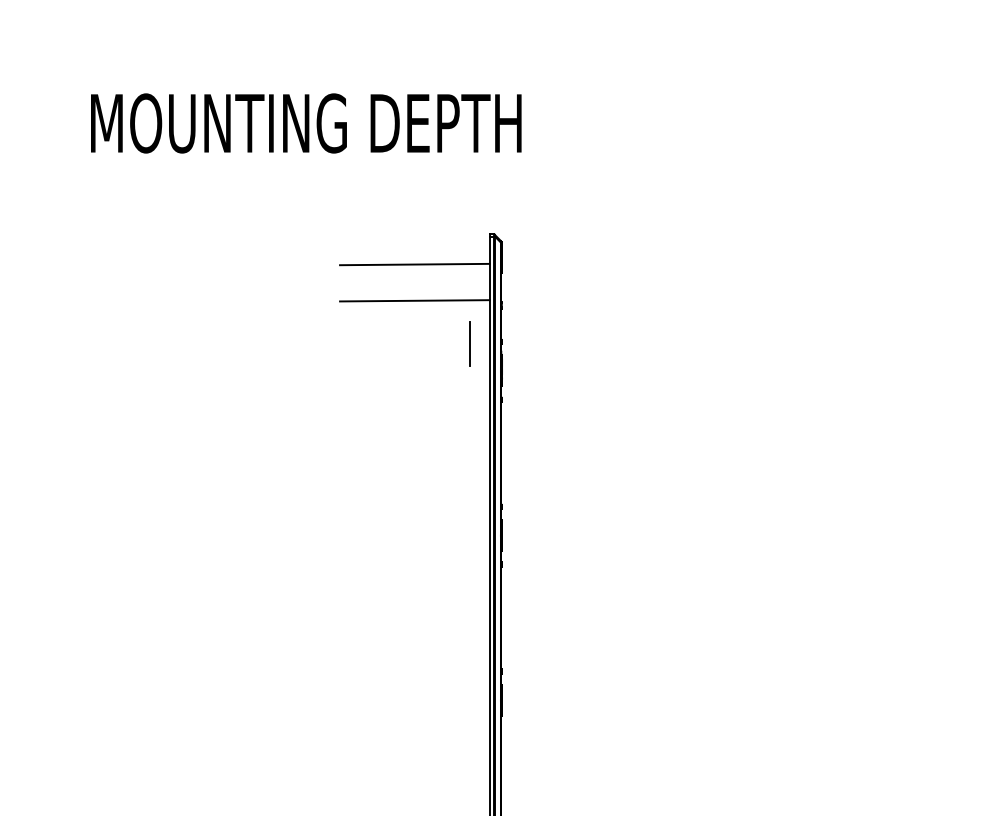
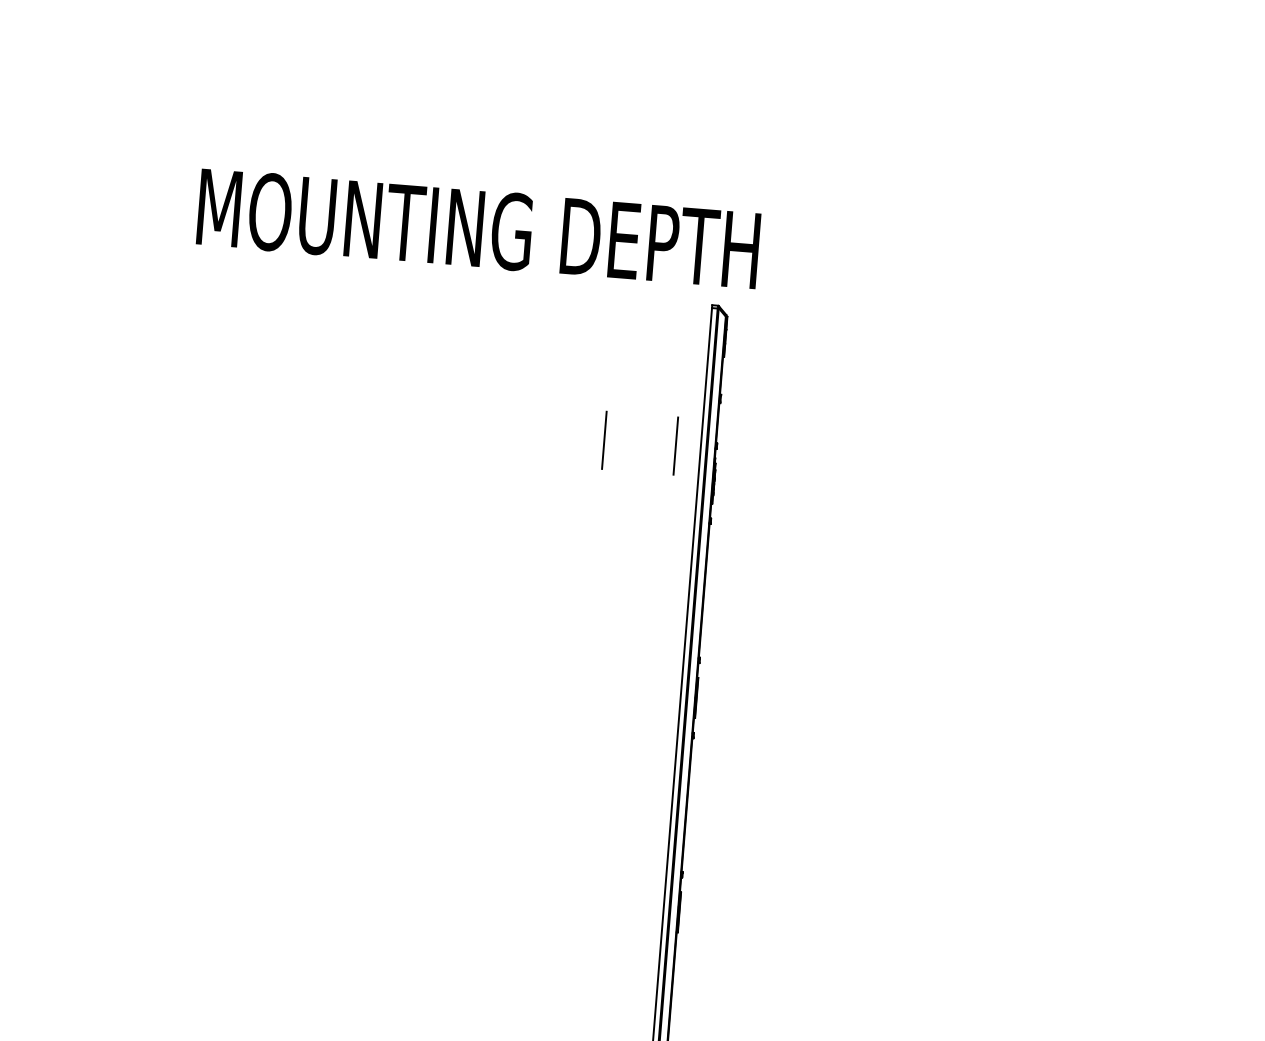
text: (306, 123) -> (478, 229), moved
line: (414, 264) -> (611, 336), removed
line: (414, 300) -> (607, 383), removed
line: (414, 343) -> (603, 439), added

